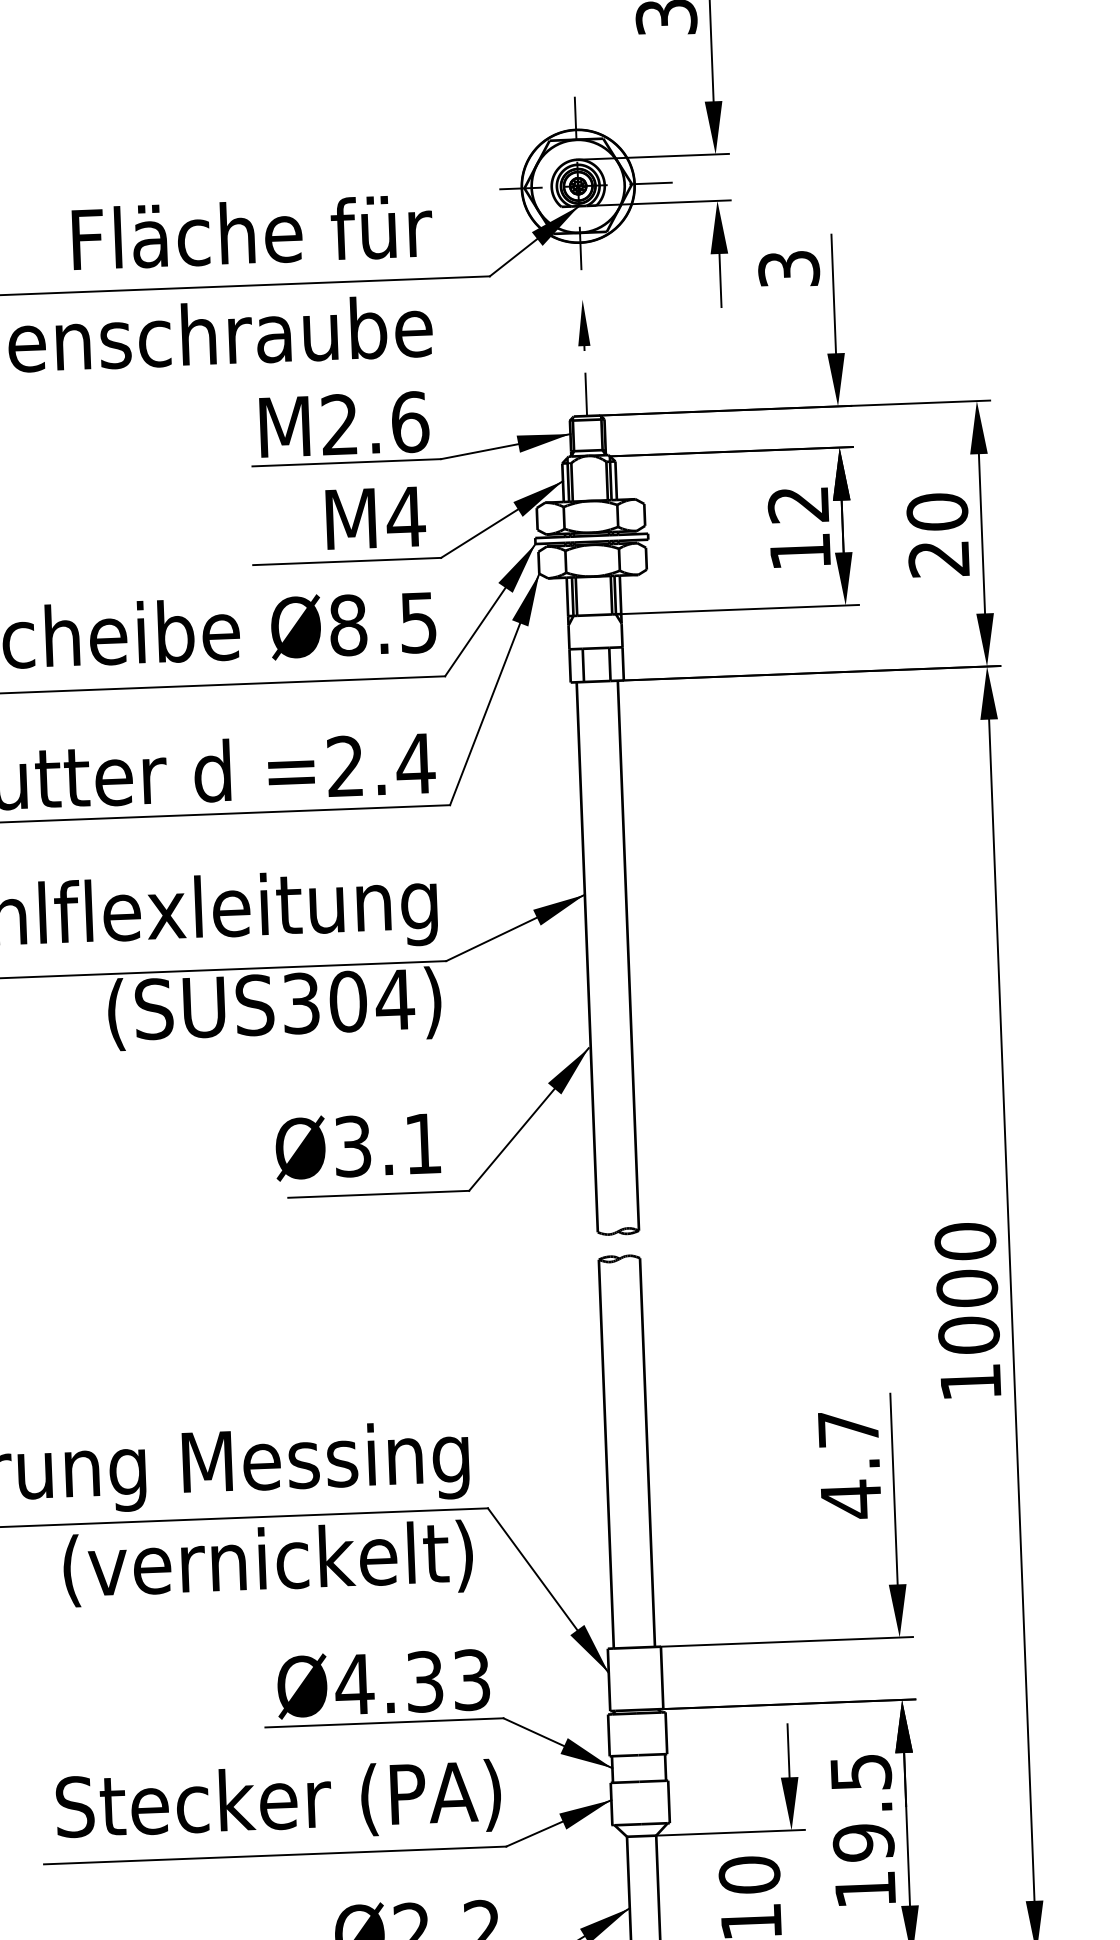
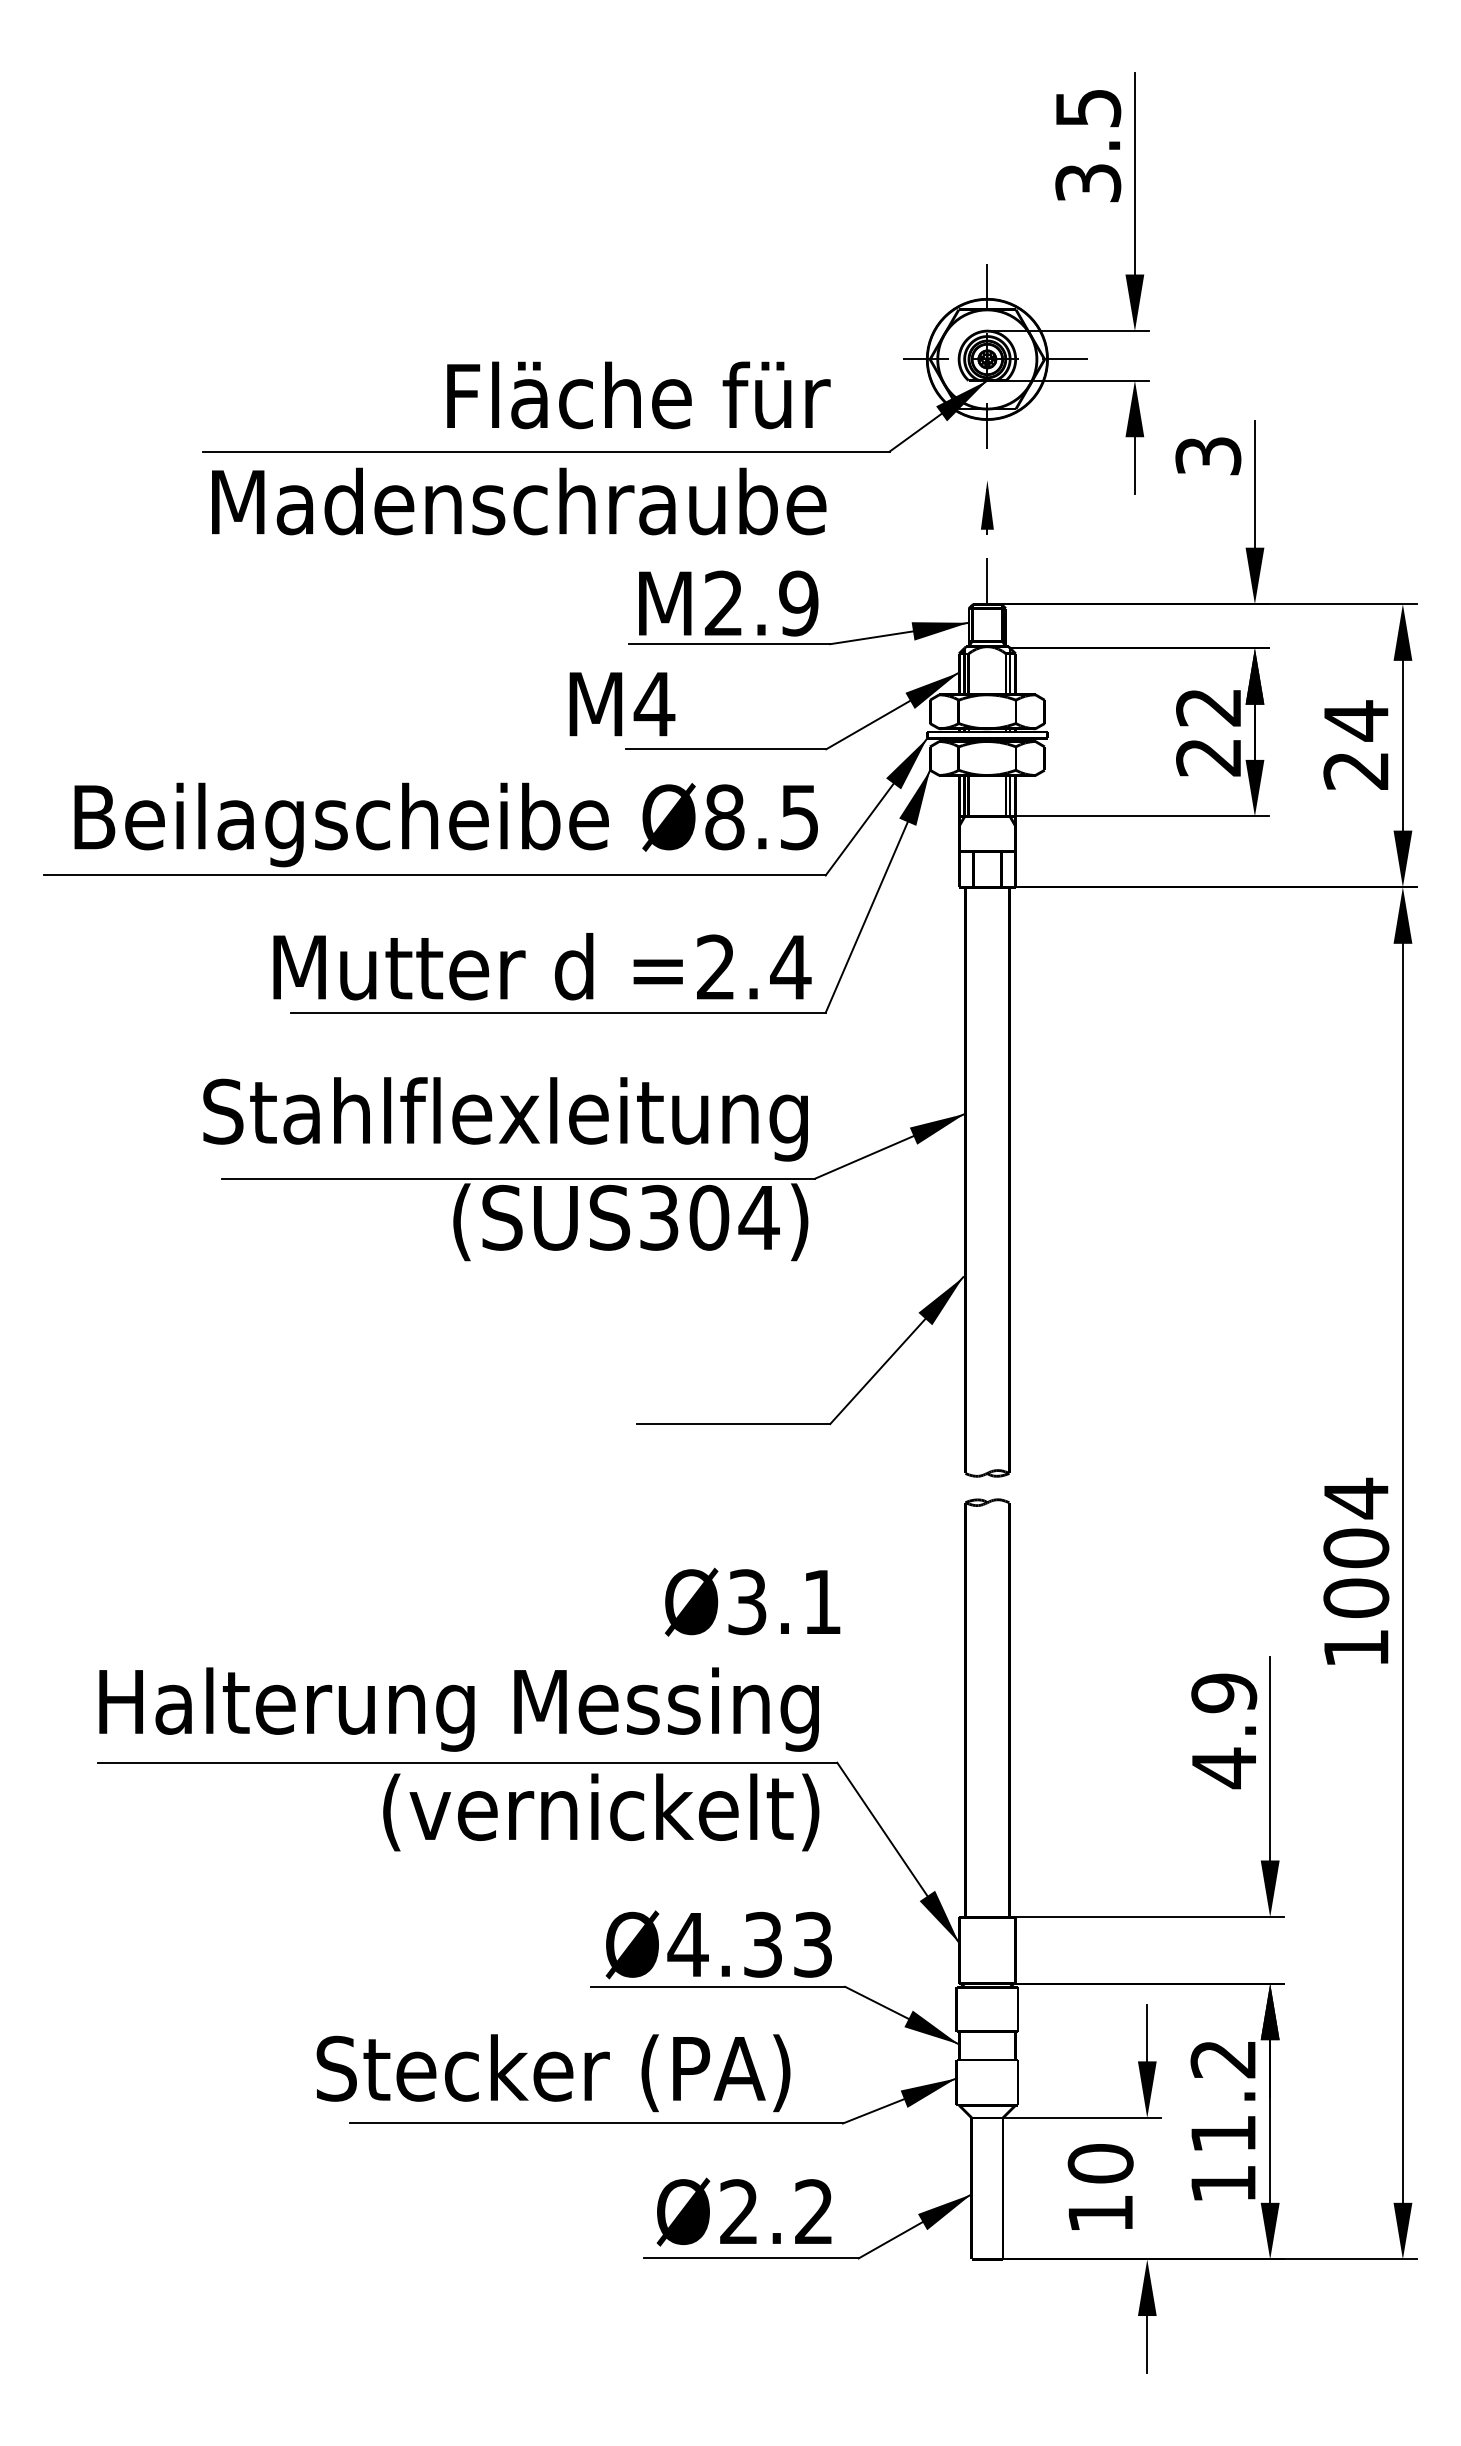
text: (409, 422) -> (798, 603), M2.6 -> M2.9
text: (937, 511) -> (1356, 720), 20 -> 24
text: (375, 518) -> (622, 704), moved
text: (800, 551) -> (1208, 757), 12 -> 22
text: (357, 1145) -> (752, 1601), moved
text: (965, 1241) -> (1356, 1498), 1000 -> 1004
text: (848, 1429) -> (1224, 1693), 4.7 -> 4.9
text: (278, 1803) -> (553, 2073), moved
text: (862, 1808) -> (1223, 2097), 19.5 -> 11.2

